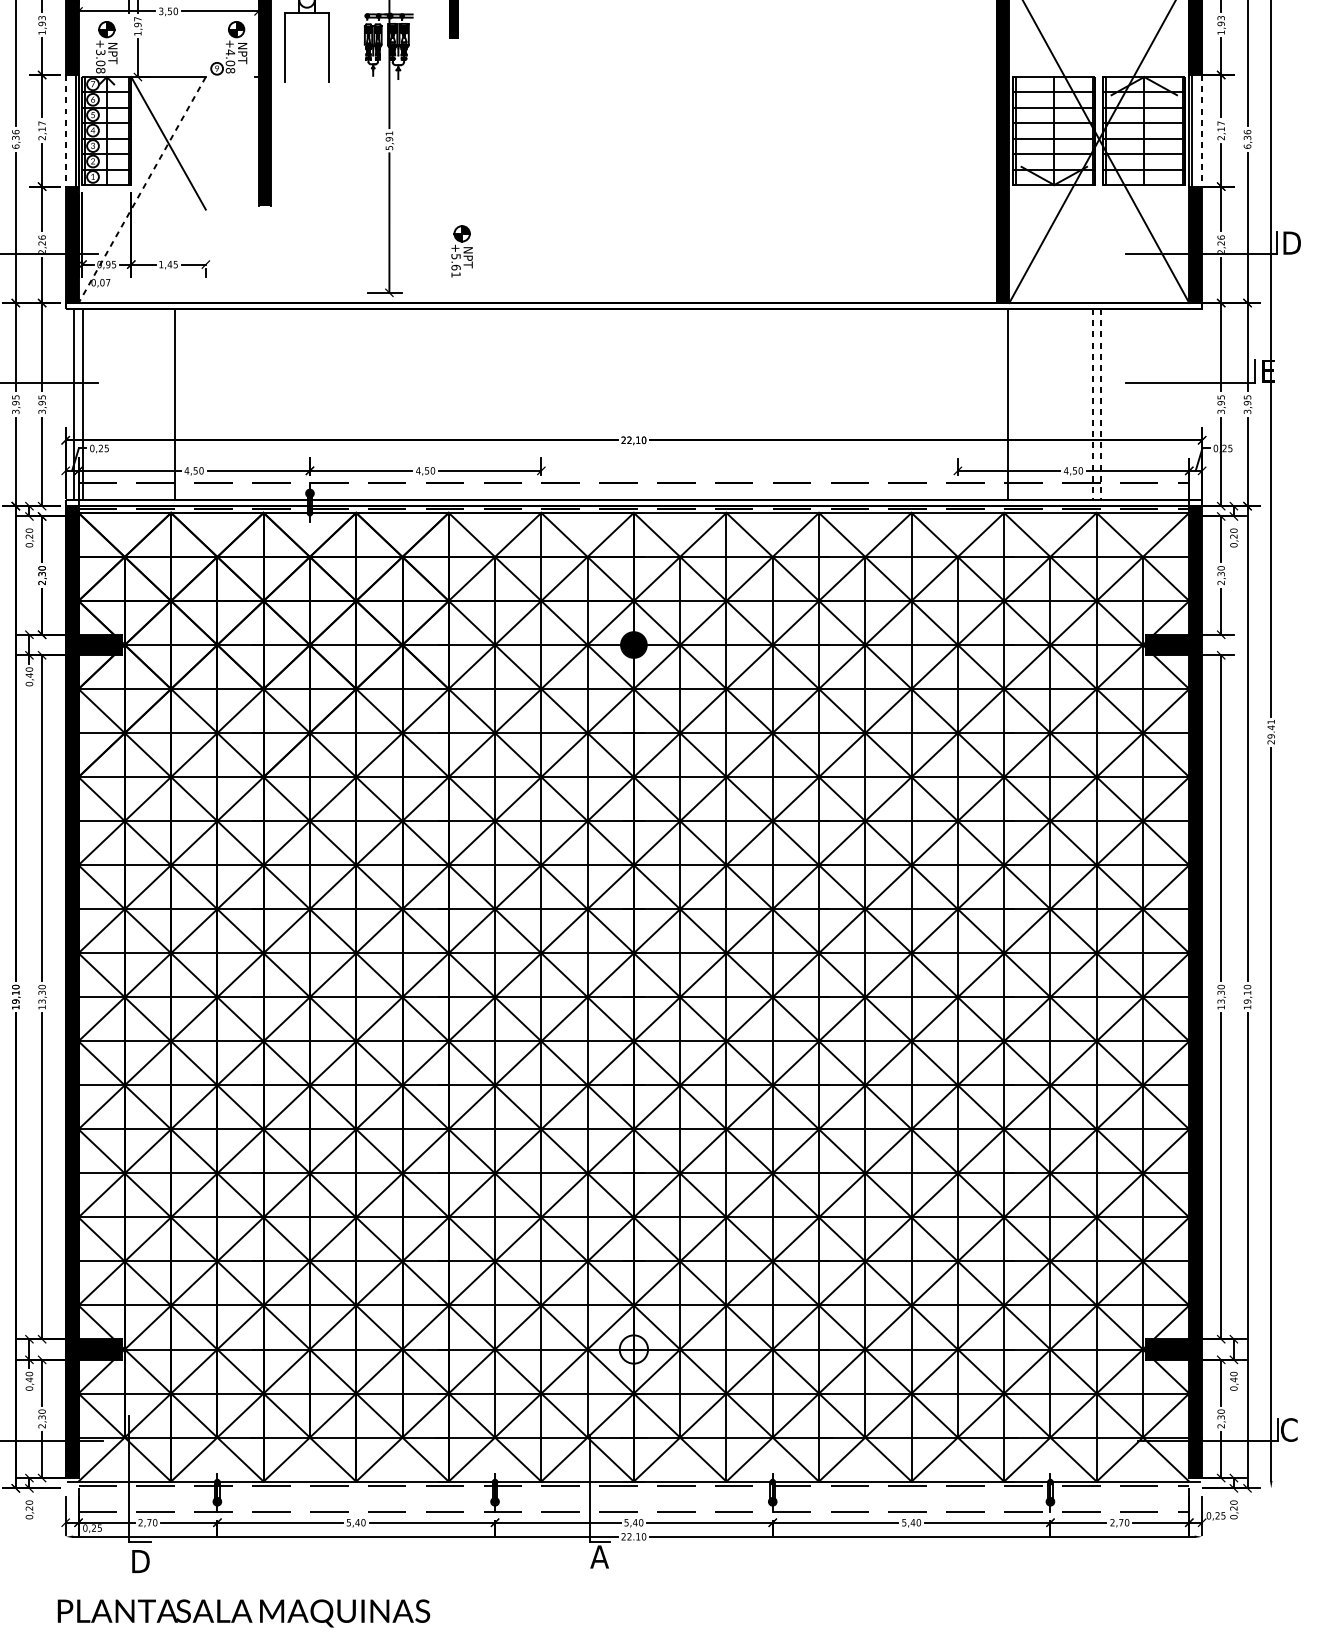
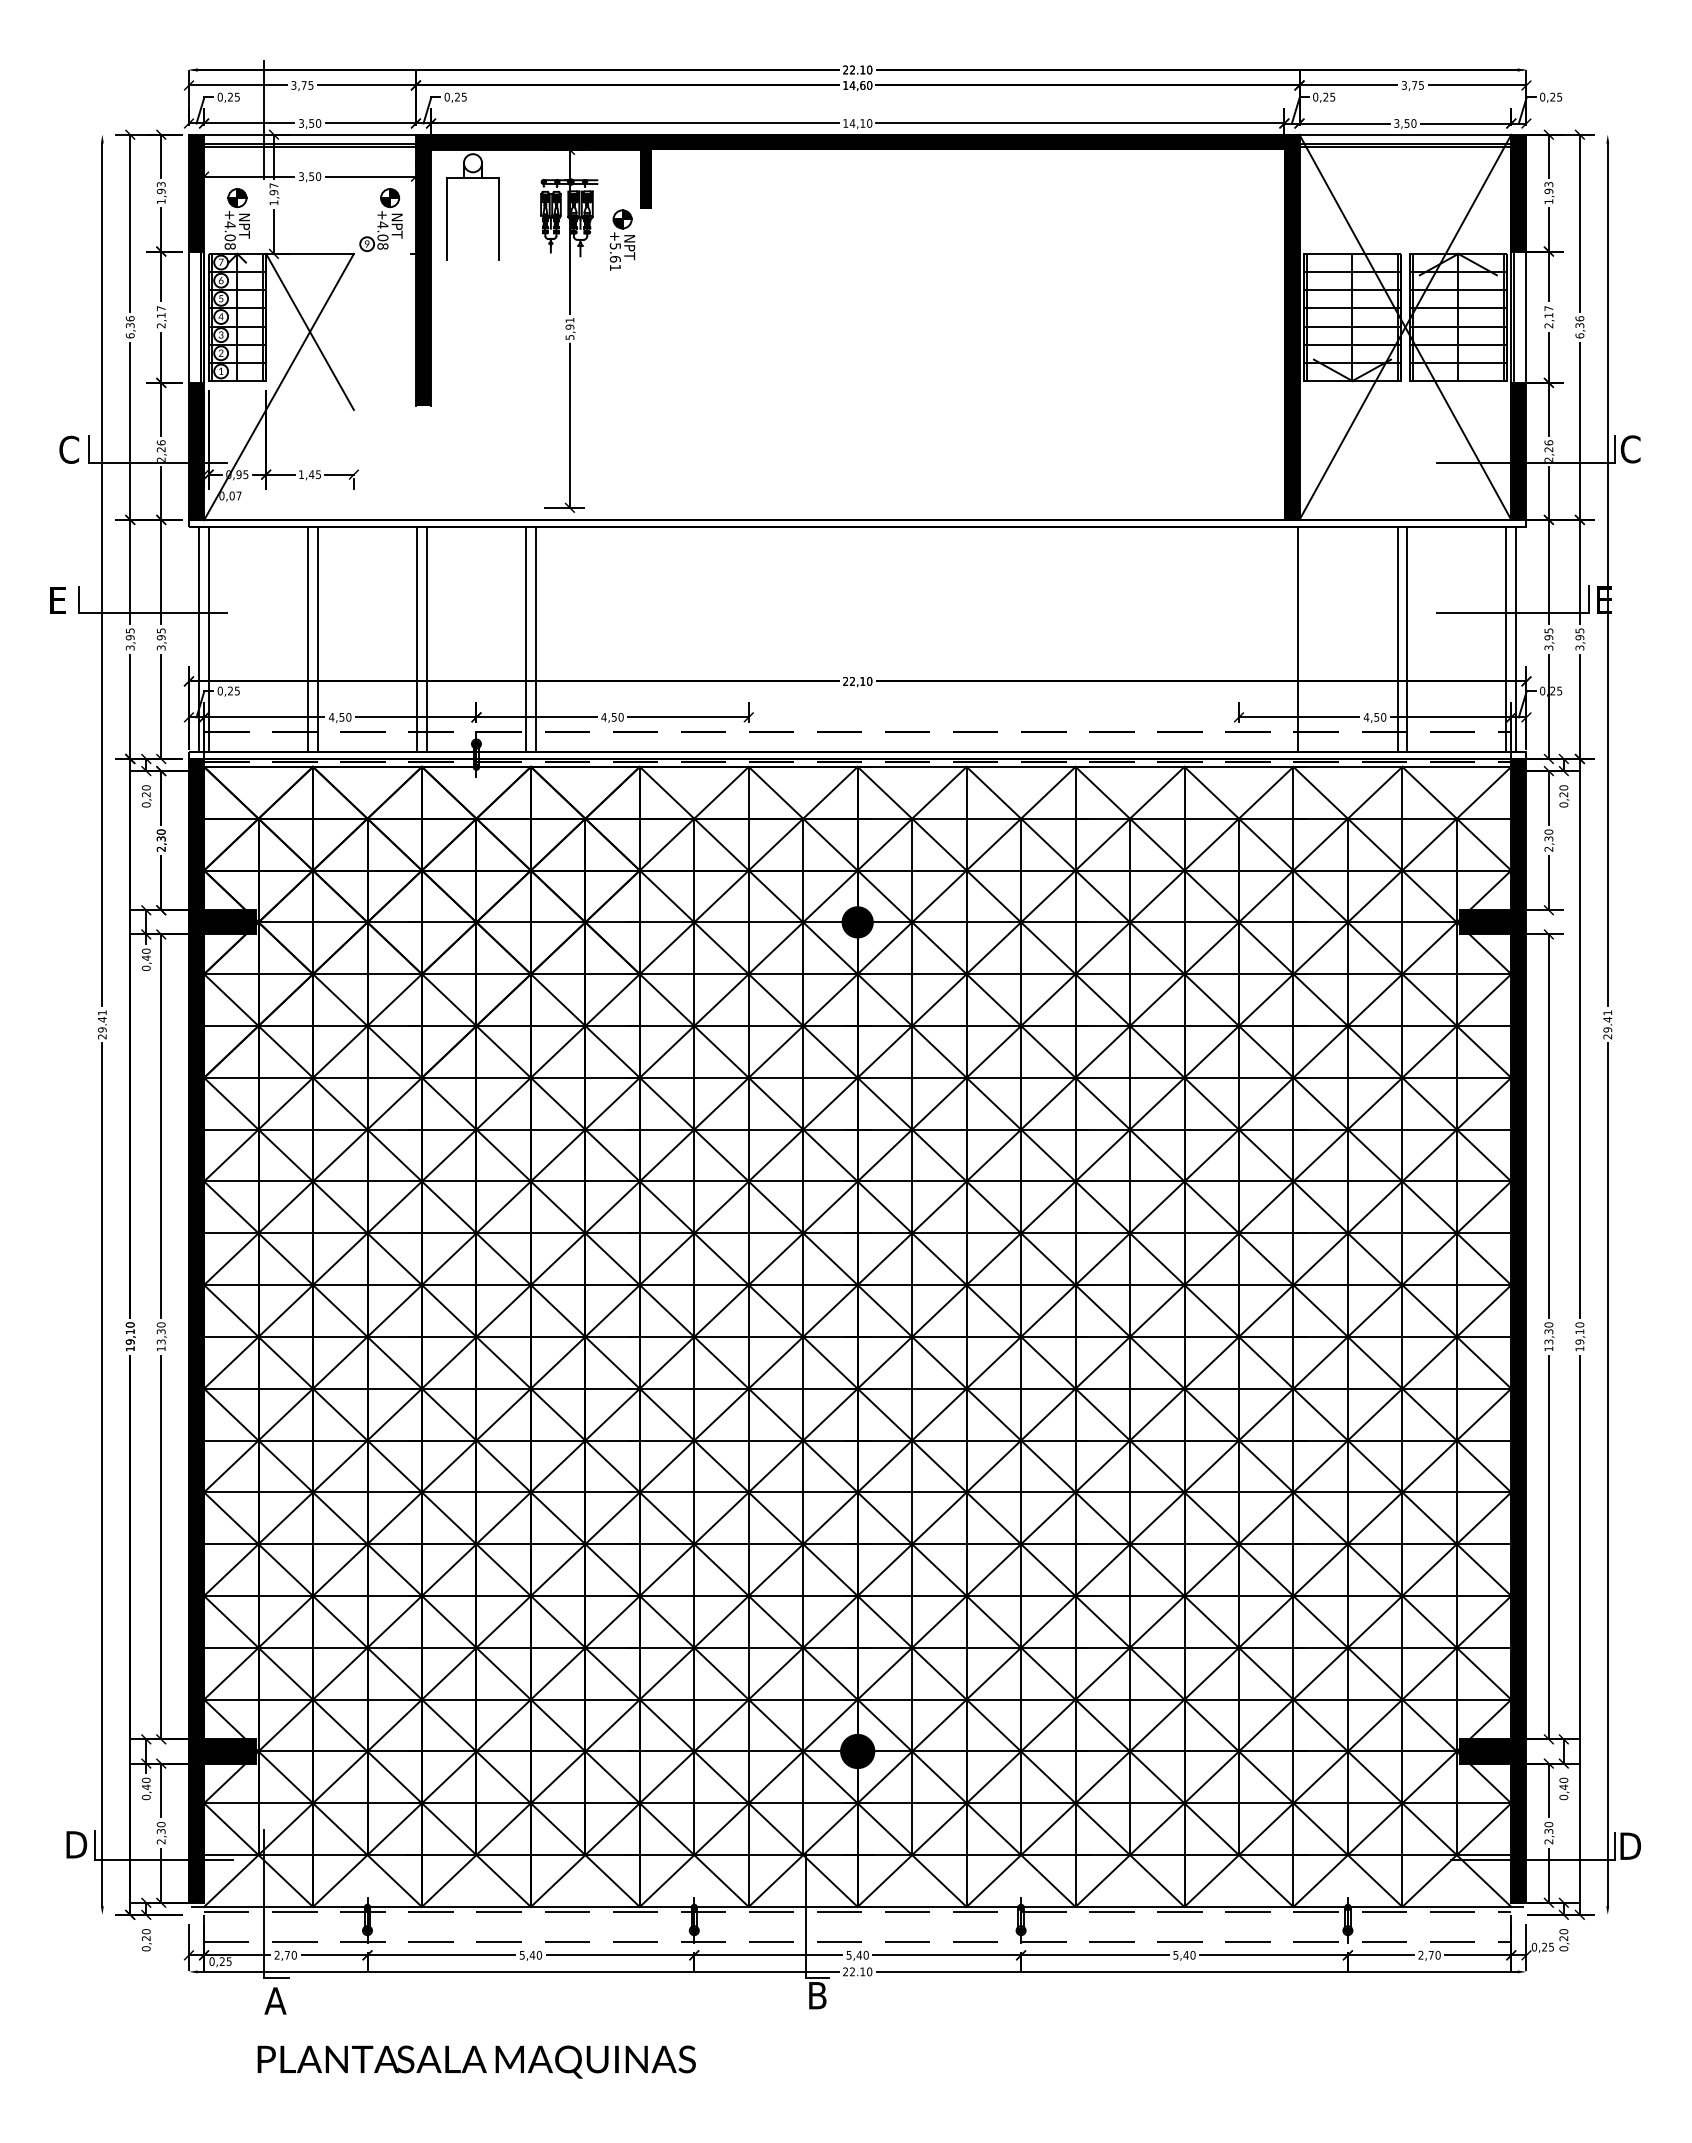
text: (100, 52) -> (229, 224), +3.08 -> +4.08
line: (66, 131) -> (189, 317), dashed -> solid
line: (1202, 131) -> (1526, 317), dashed -> solid
line: (142, 190) -> (279, 387), dashed -> solid
text: (1291, 243) -> (1631, 449), D -> C
part: (462, 250) -> (622, 239), moved
line: (167, 404) -> (308, 639), added
line: (259, 404) -> (417, 639), added
line: (267, 404) -> (426, 639), added
line: (352, 404) -> (526, 639), added
line: (360, 404) -> (535, 639), added
line: (1092, 404) -> (1397, 639), dashed -> solid
line: (1101, 404) -> (1407, 639), dashed -> solid
line: (1185, 404) -> (1506, 639), added
line: (1193, 404) -> (1516, 639), added
fill: (633, 1349) -> (857, 1751), added
text: (1290, 1430) -> (1630, 1846), C -> D
text: (599, 1556) -> (817, 1995), A -> B
text: (139, 1561) -> (275, 2000), D -> A
text: (243, 1612) -> (476, 2061), moved

